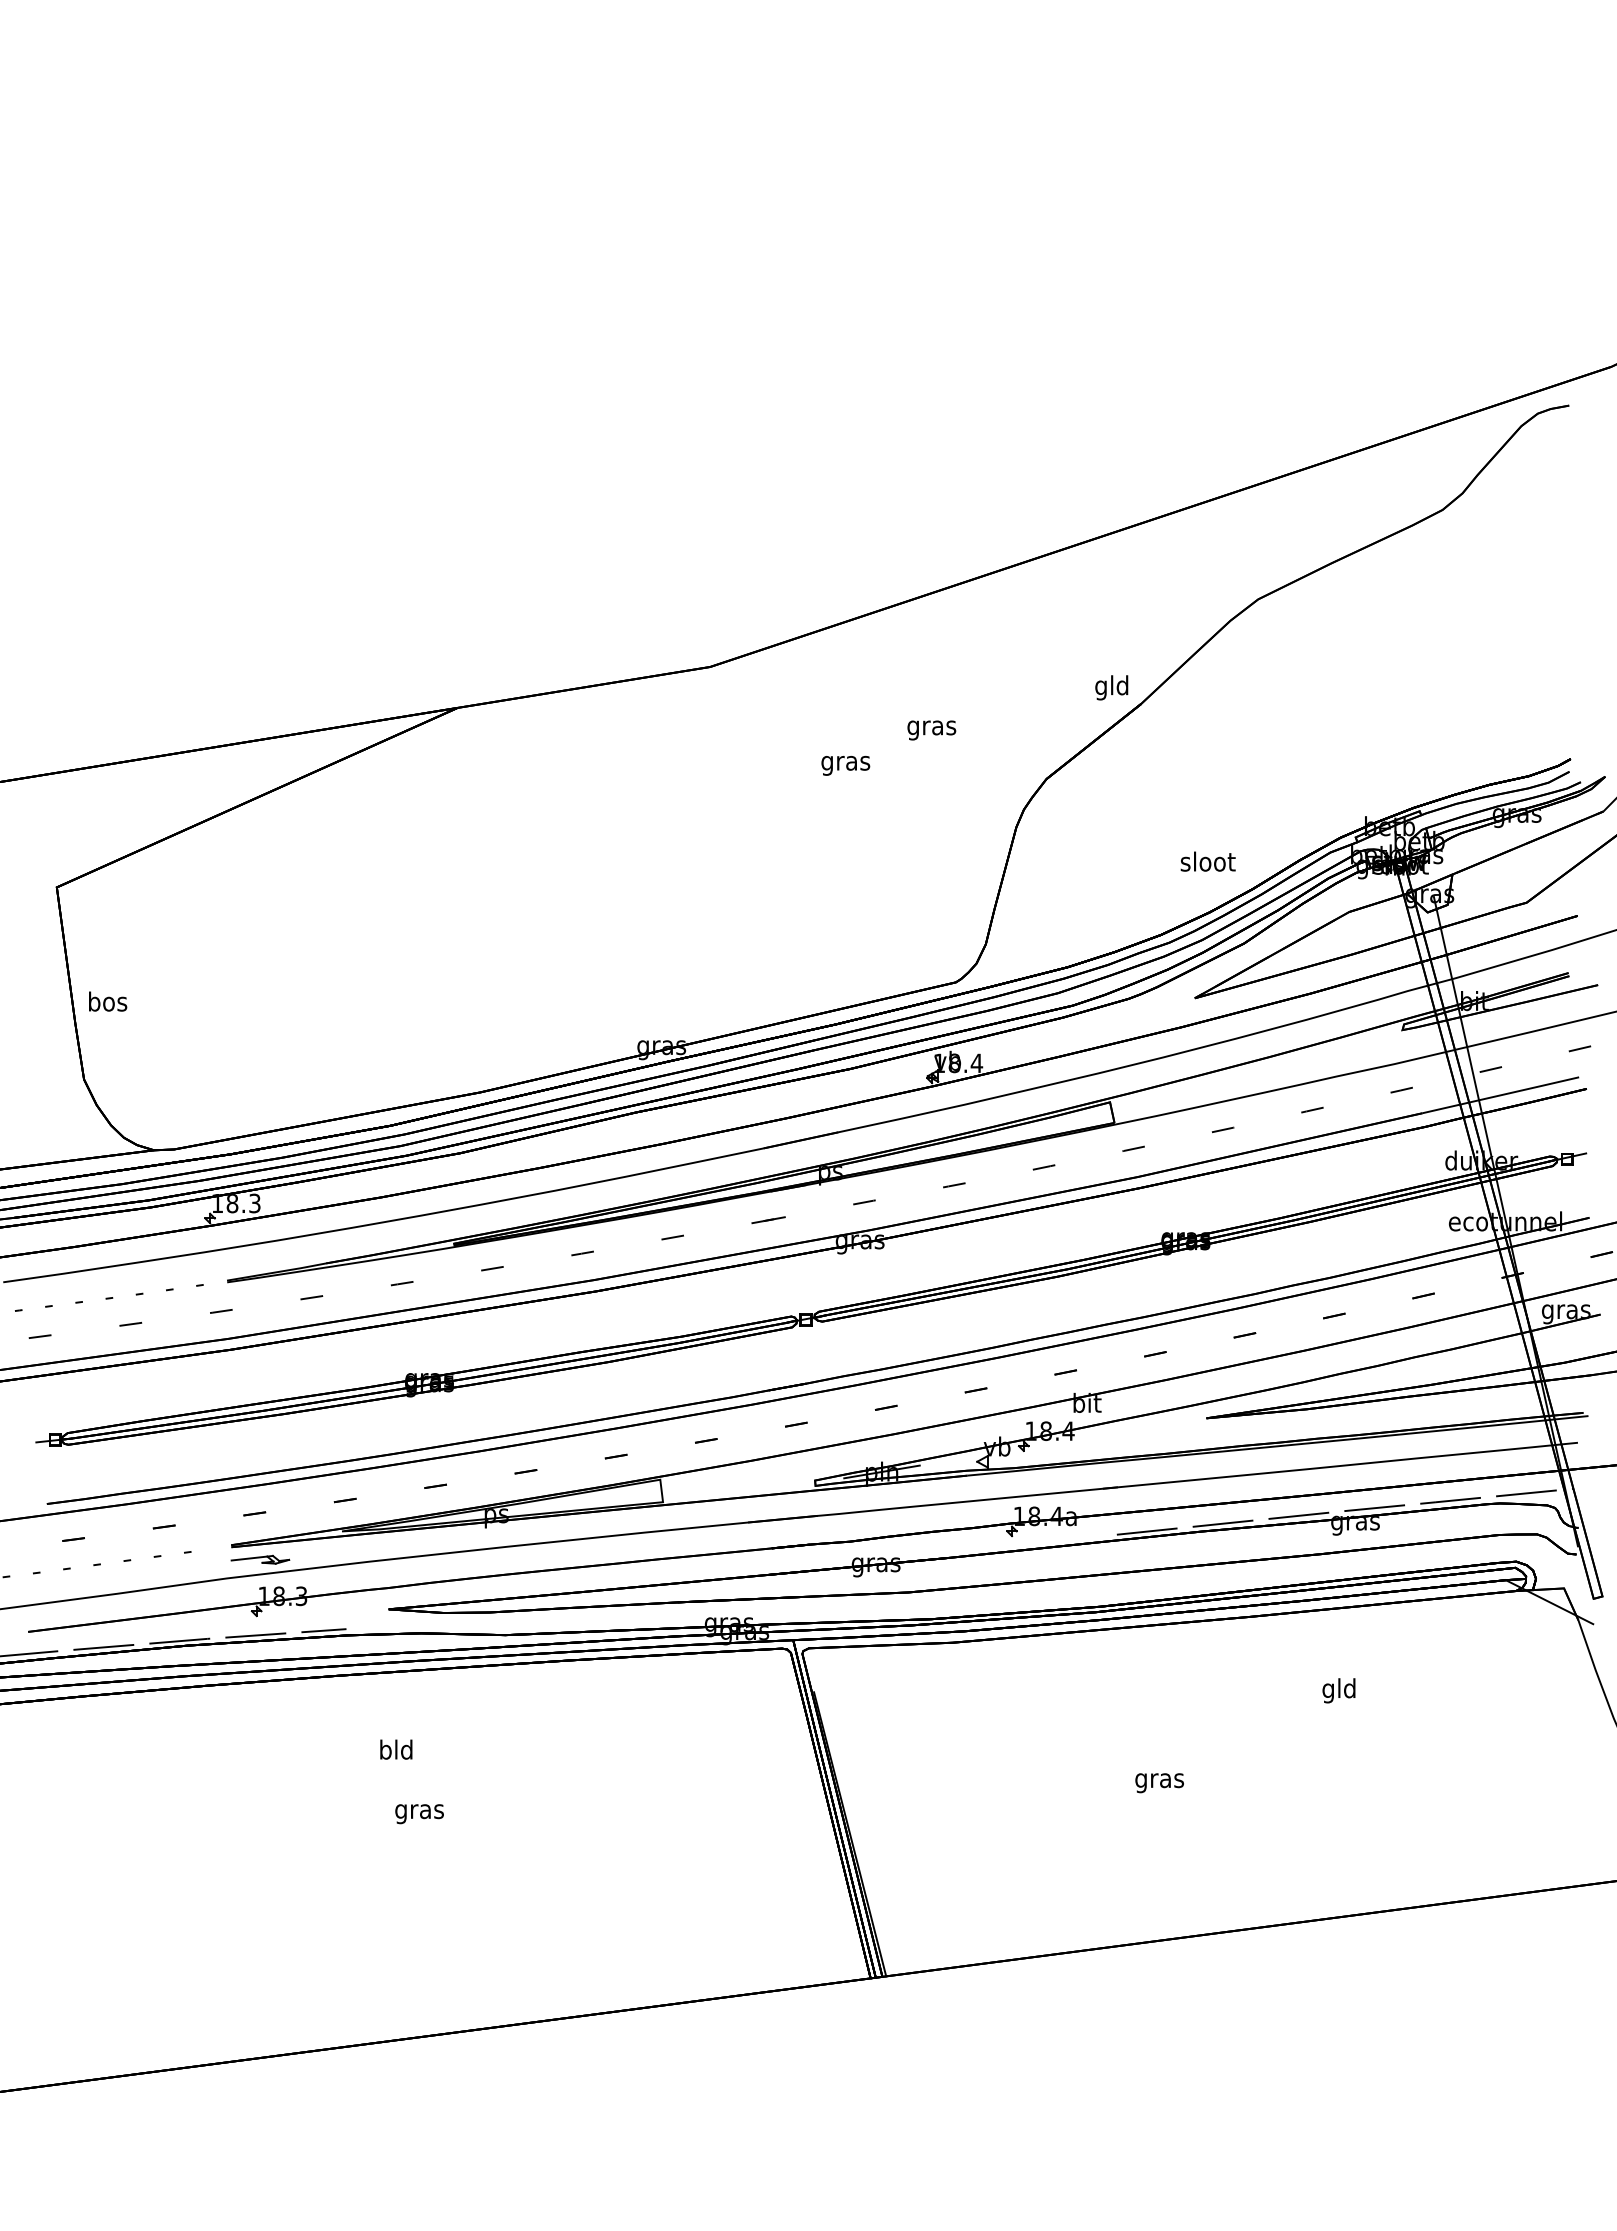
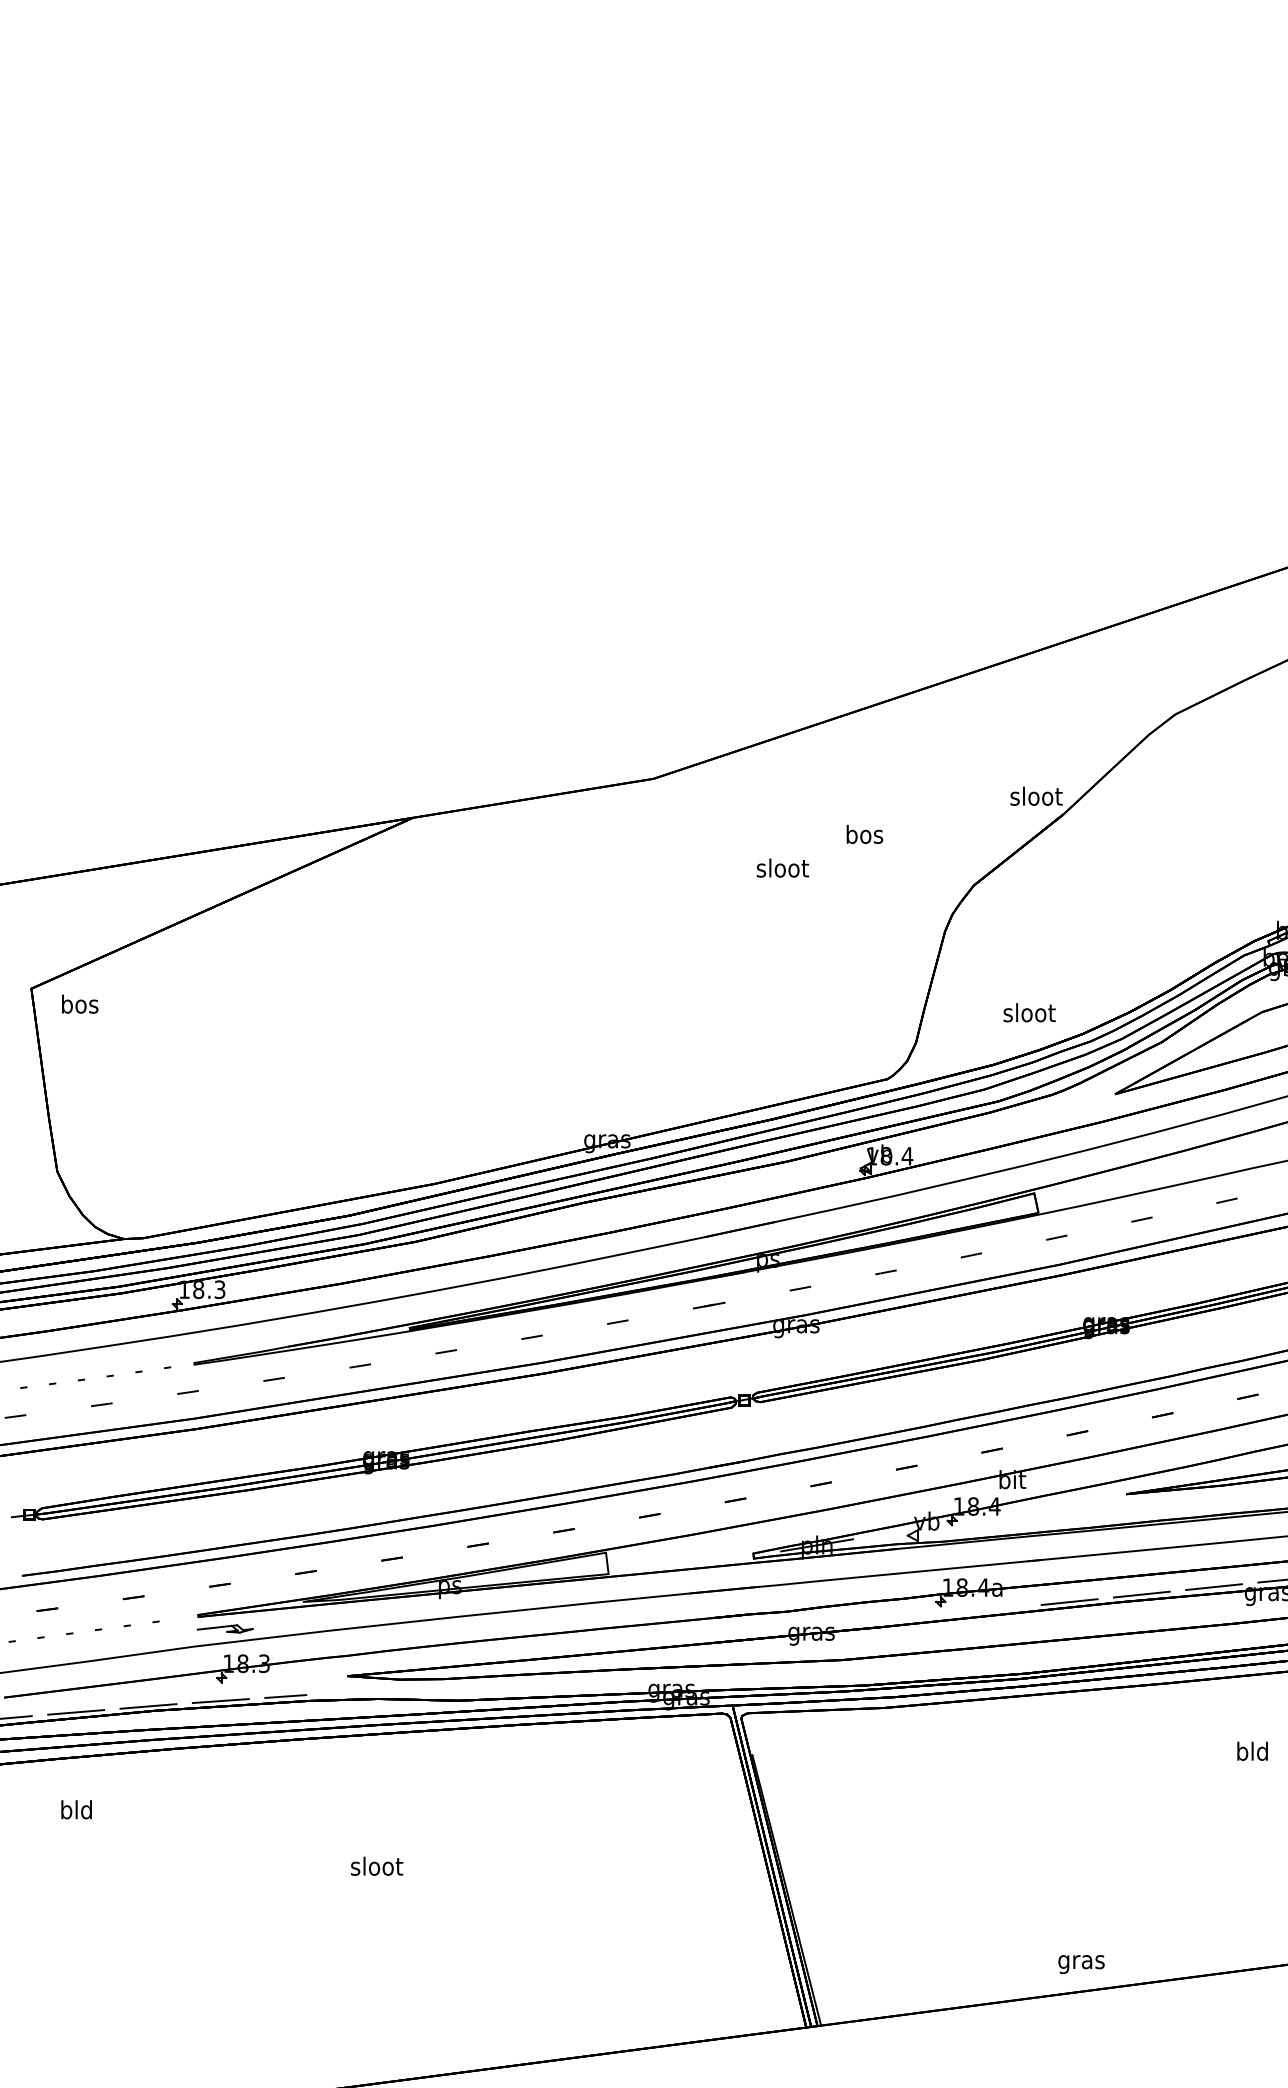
text: (1112, 687) -> (1036, 798), gld -> sloot
text: (931, 727) -> (864, 836), gras -> bos
text: (845, 762) -> (782, 869), gras -> sloot
text: (1207, 861) -> (1028, 1012), moved
text: (108, 1001) -> (80, 1004), moved
text: (1328, 1690) -> (1242, 1753), gld -> bld
text: (396, 1749) -> (76, 1809), moved
text: (1159, 1783) -> (1081, 1964), moved
text: (419, 1811) -> (376, 1868), gras -> sloot

